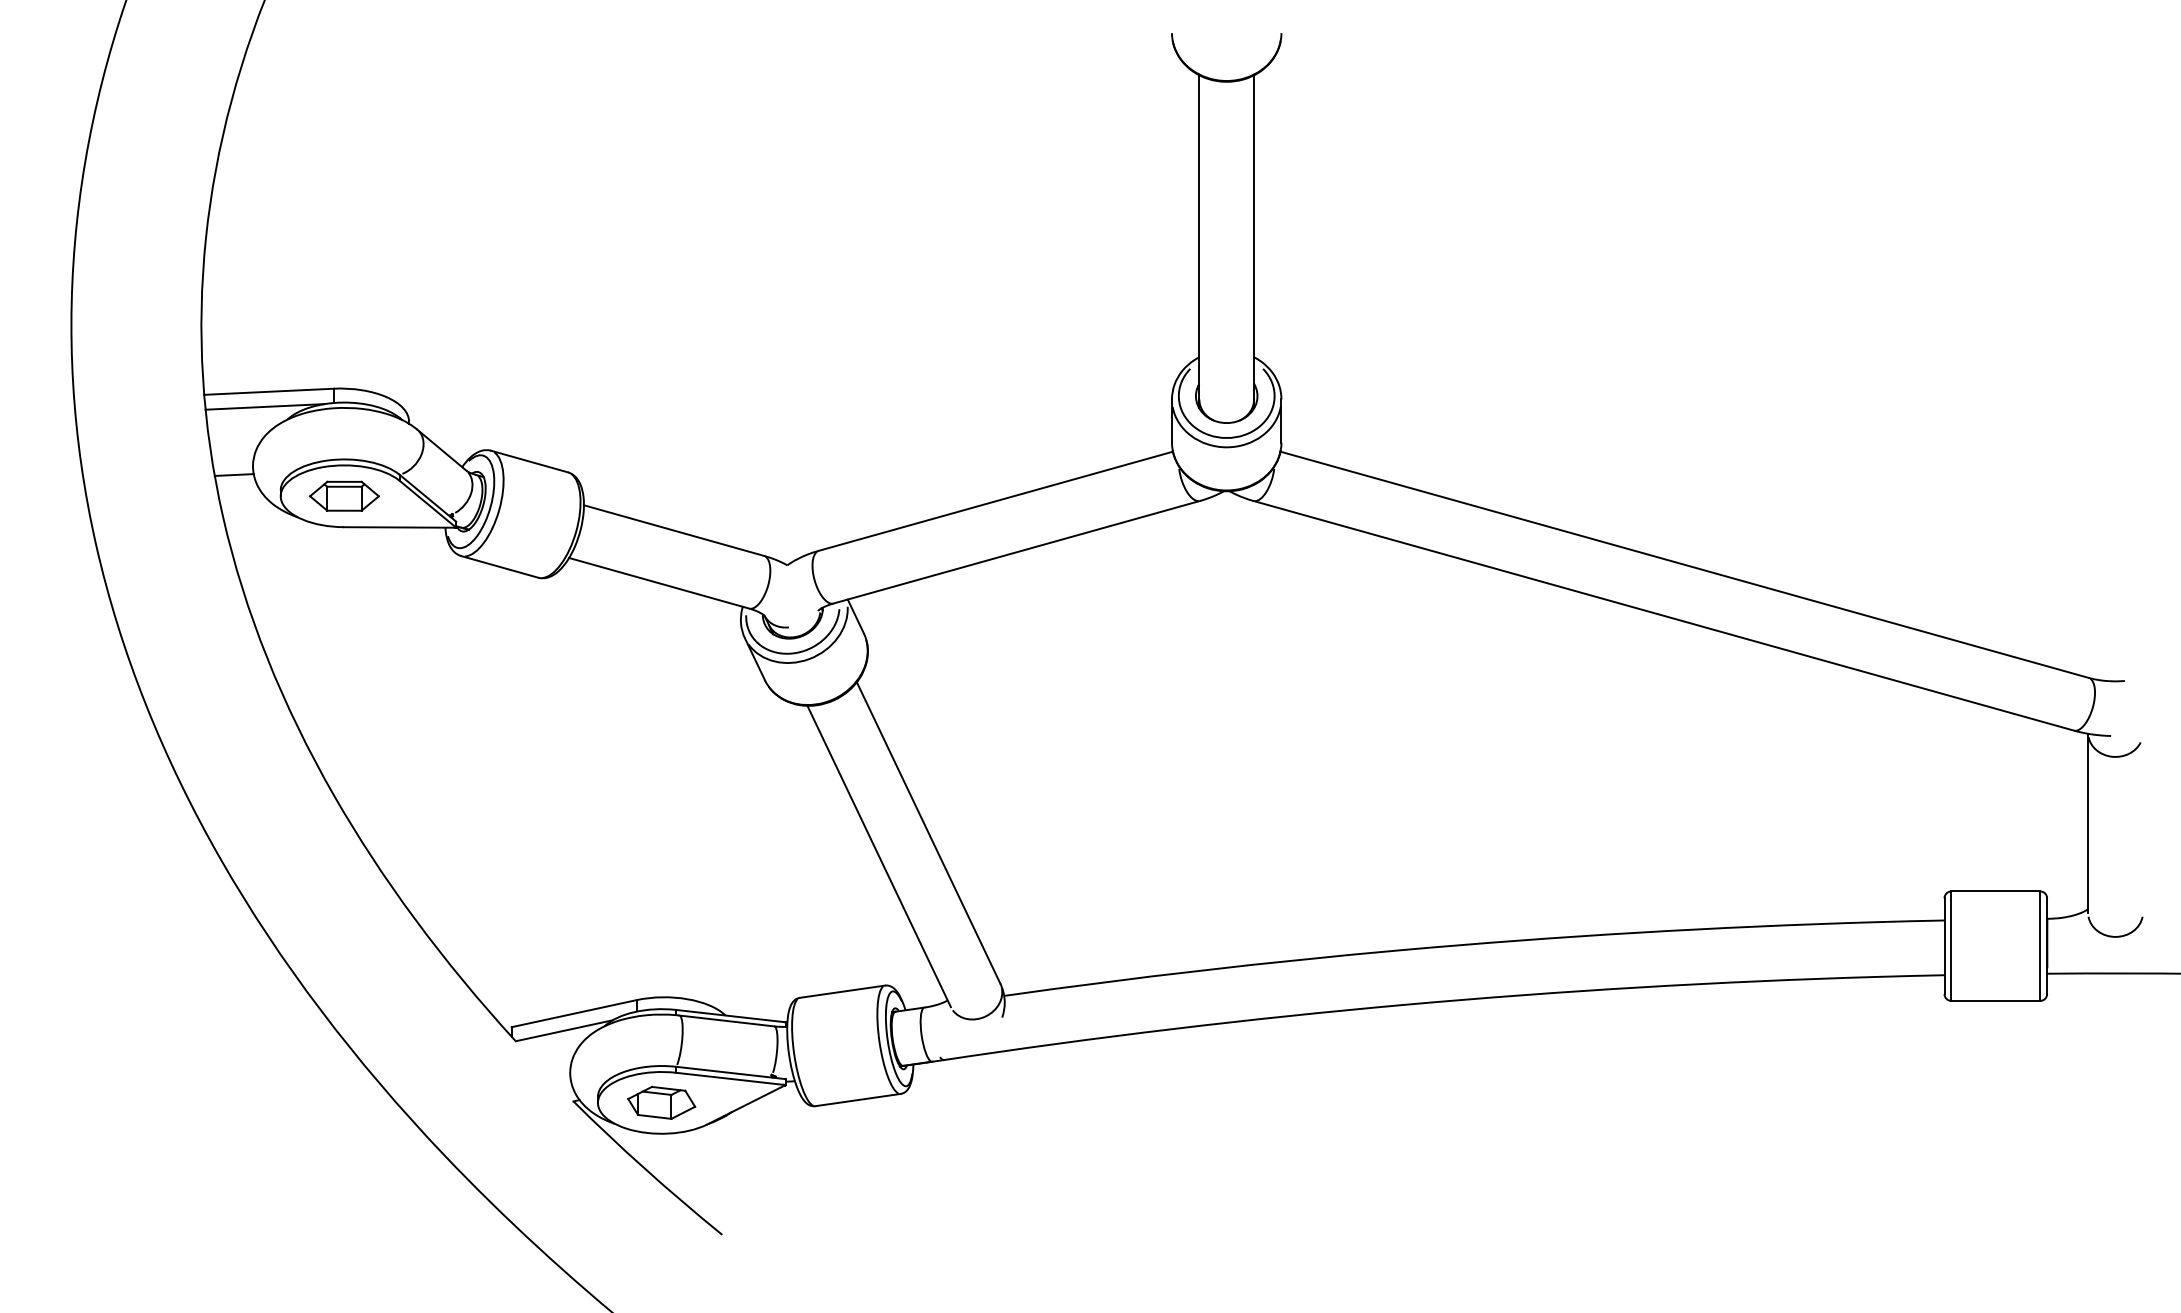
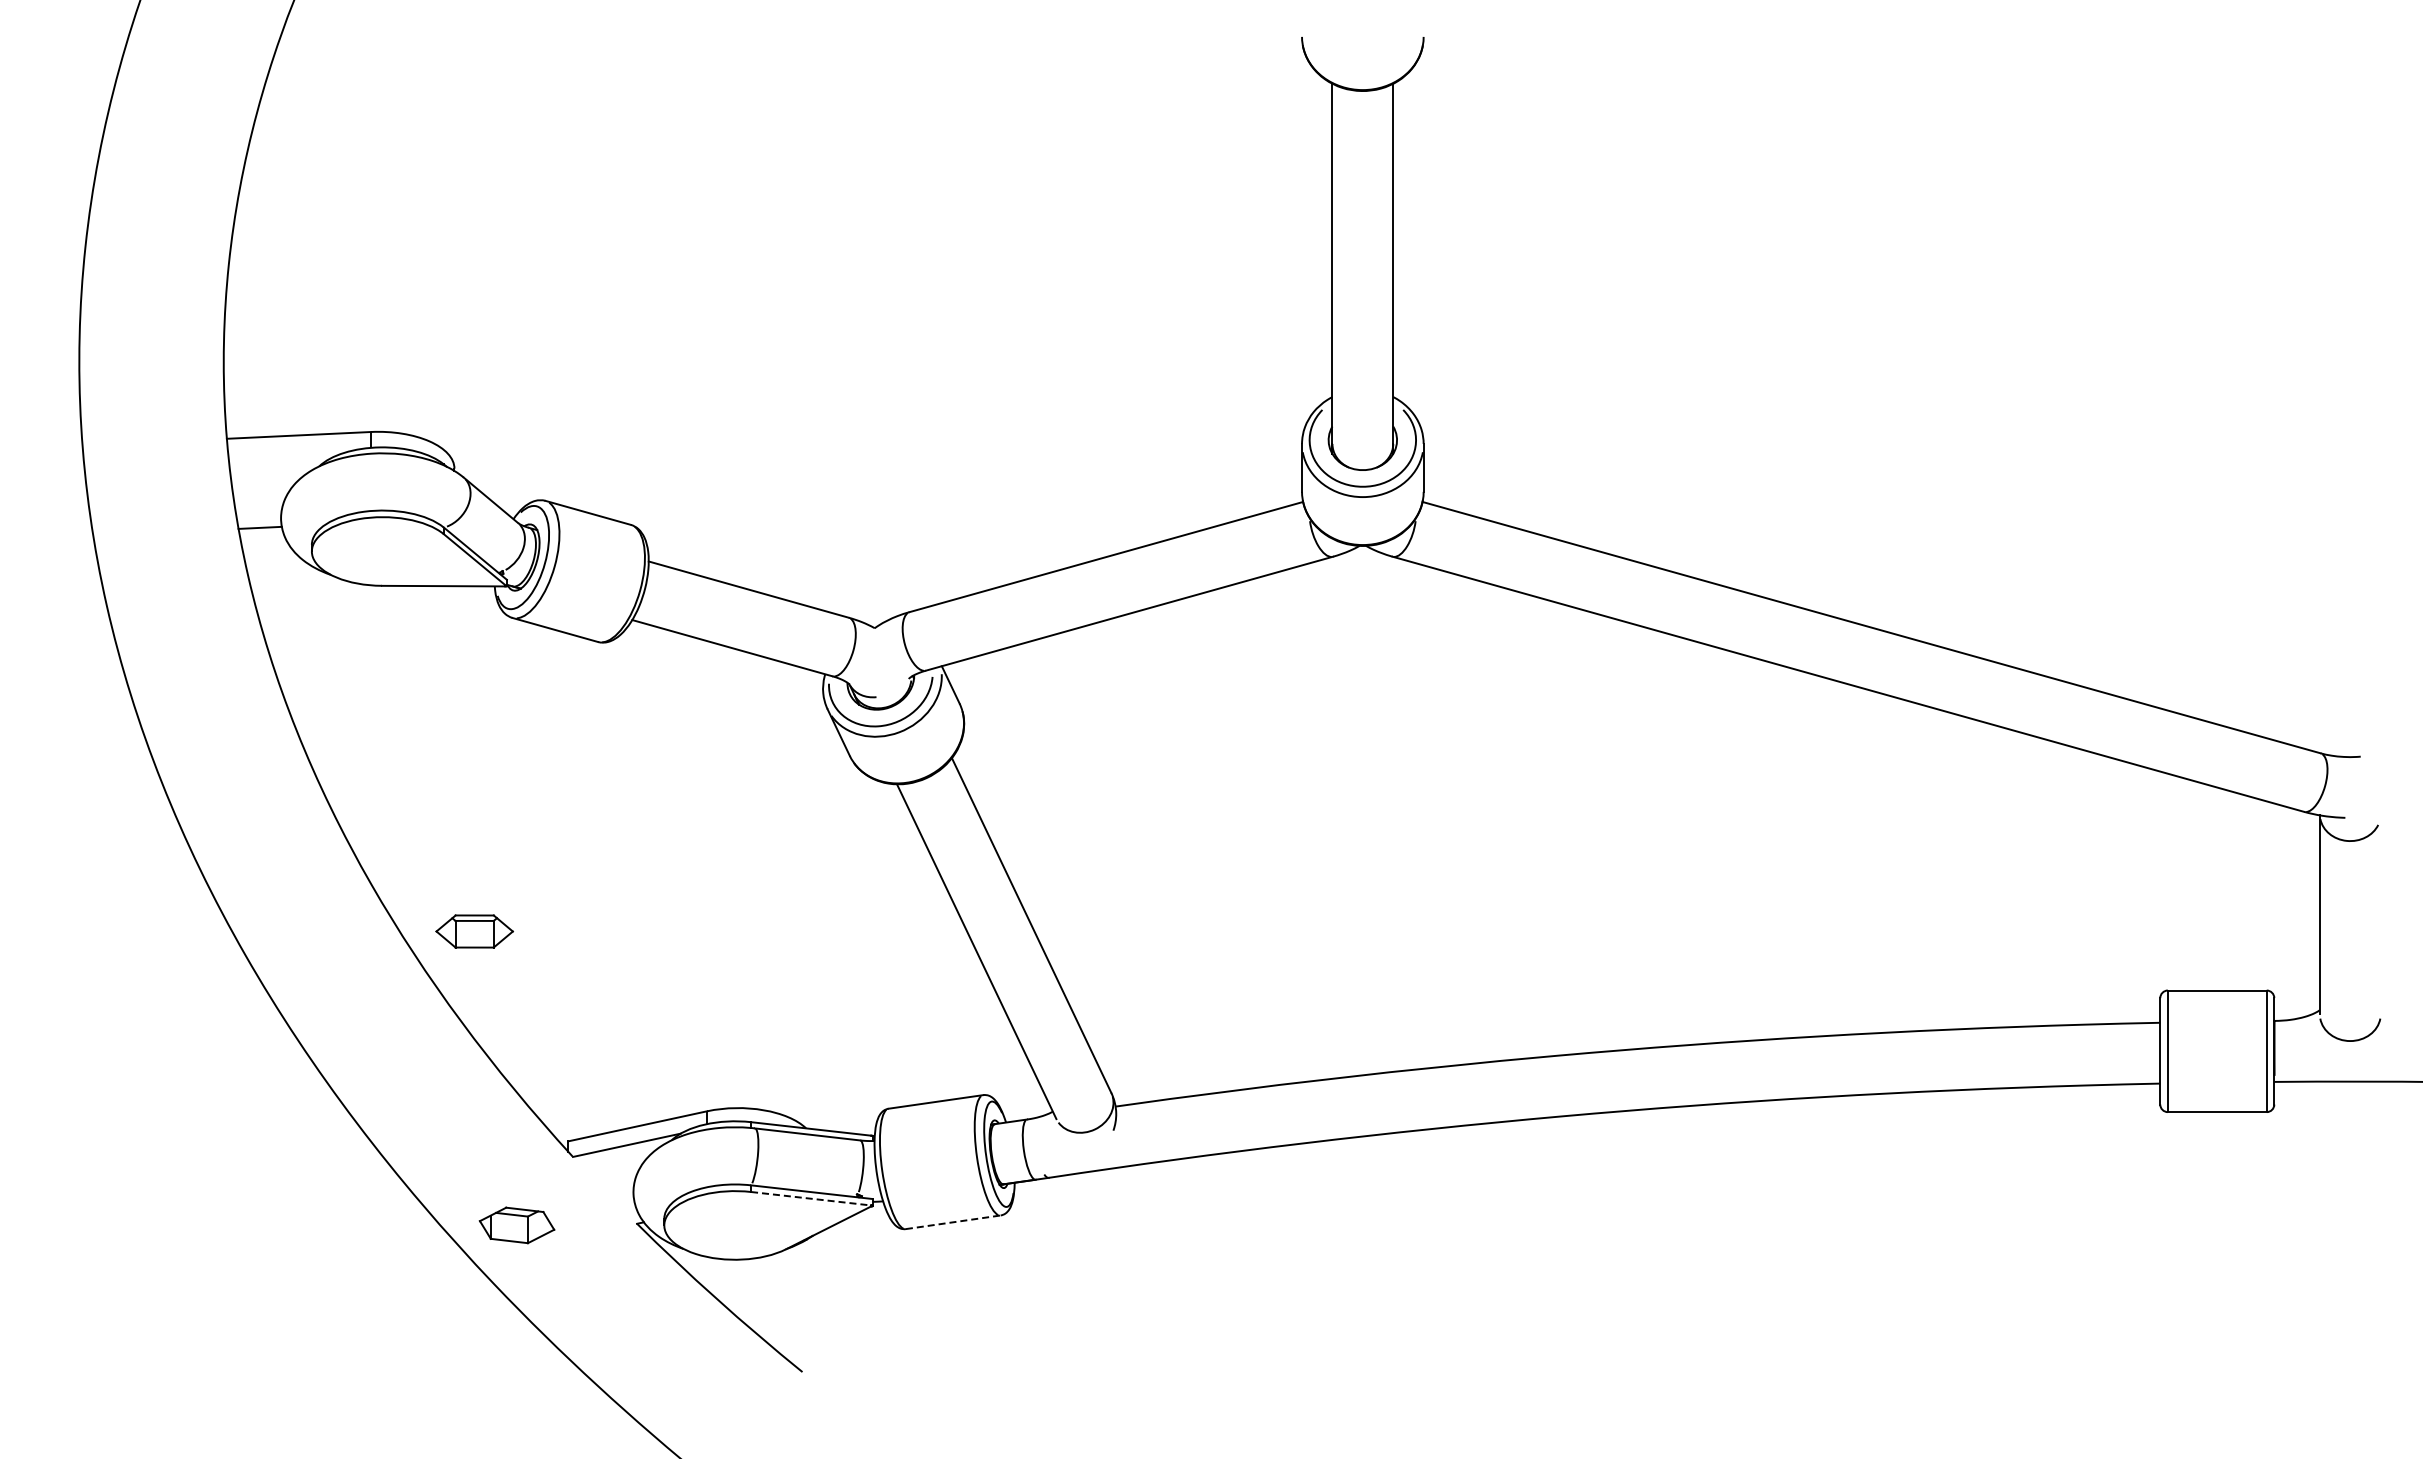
line: (265, 407) -> (294, 452), removed
part: (344, 496) -> (474, 931), moved
line: (730, 1078) -> (811, 1198), solid -> dashed
line: (858, 1100) -> (953, 1222), solid -> dashed
part: (661, 1102) -> (516, 1225), moved

